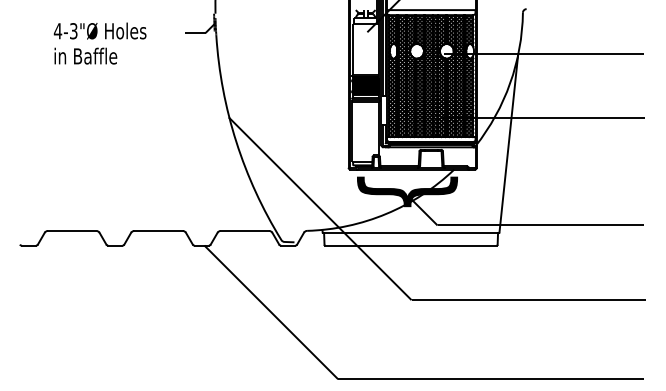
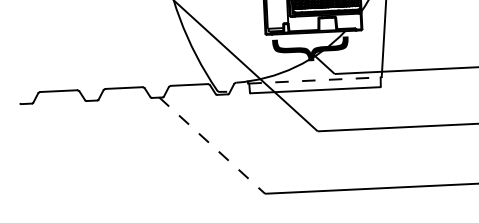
line: (411, 232) -> (315, 80), solid -> dashed
line: (271, 312) -> (212, 145), solid -> dashed

